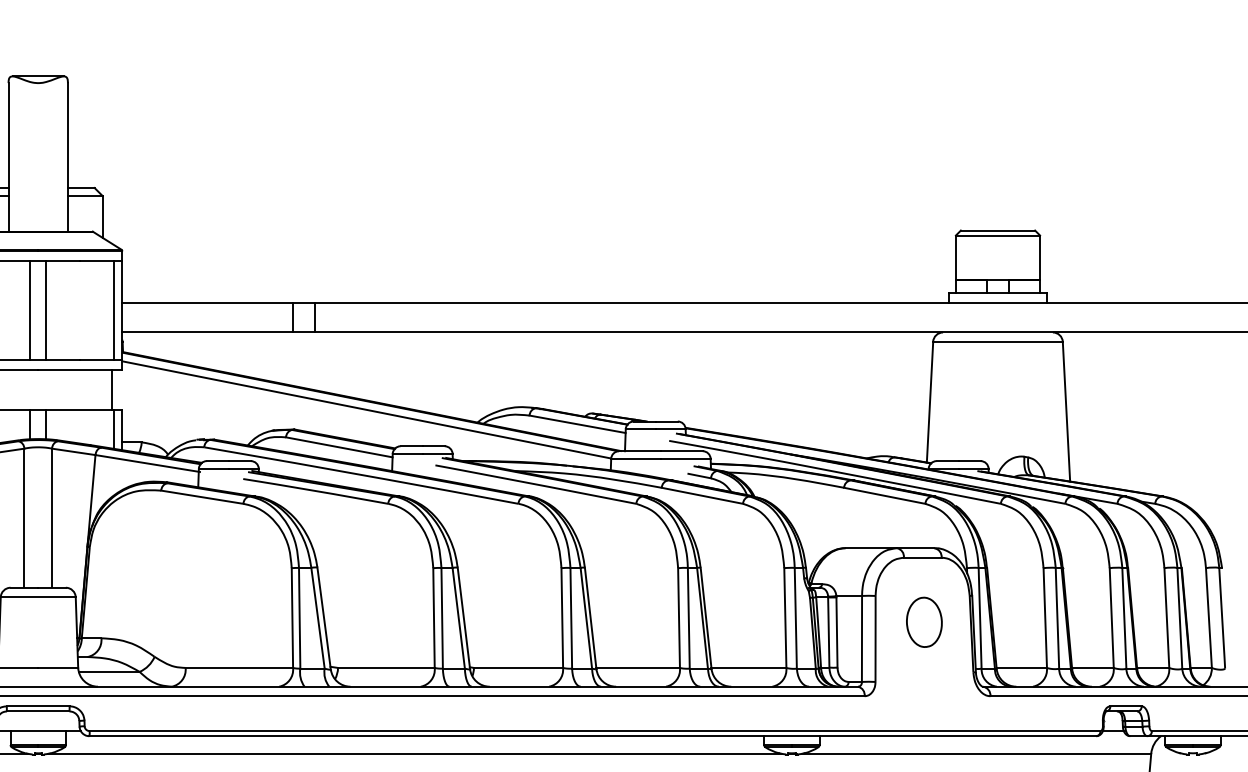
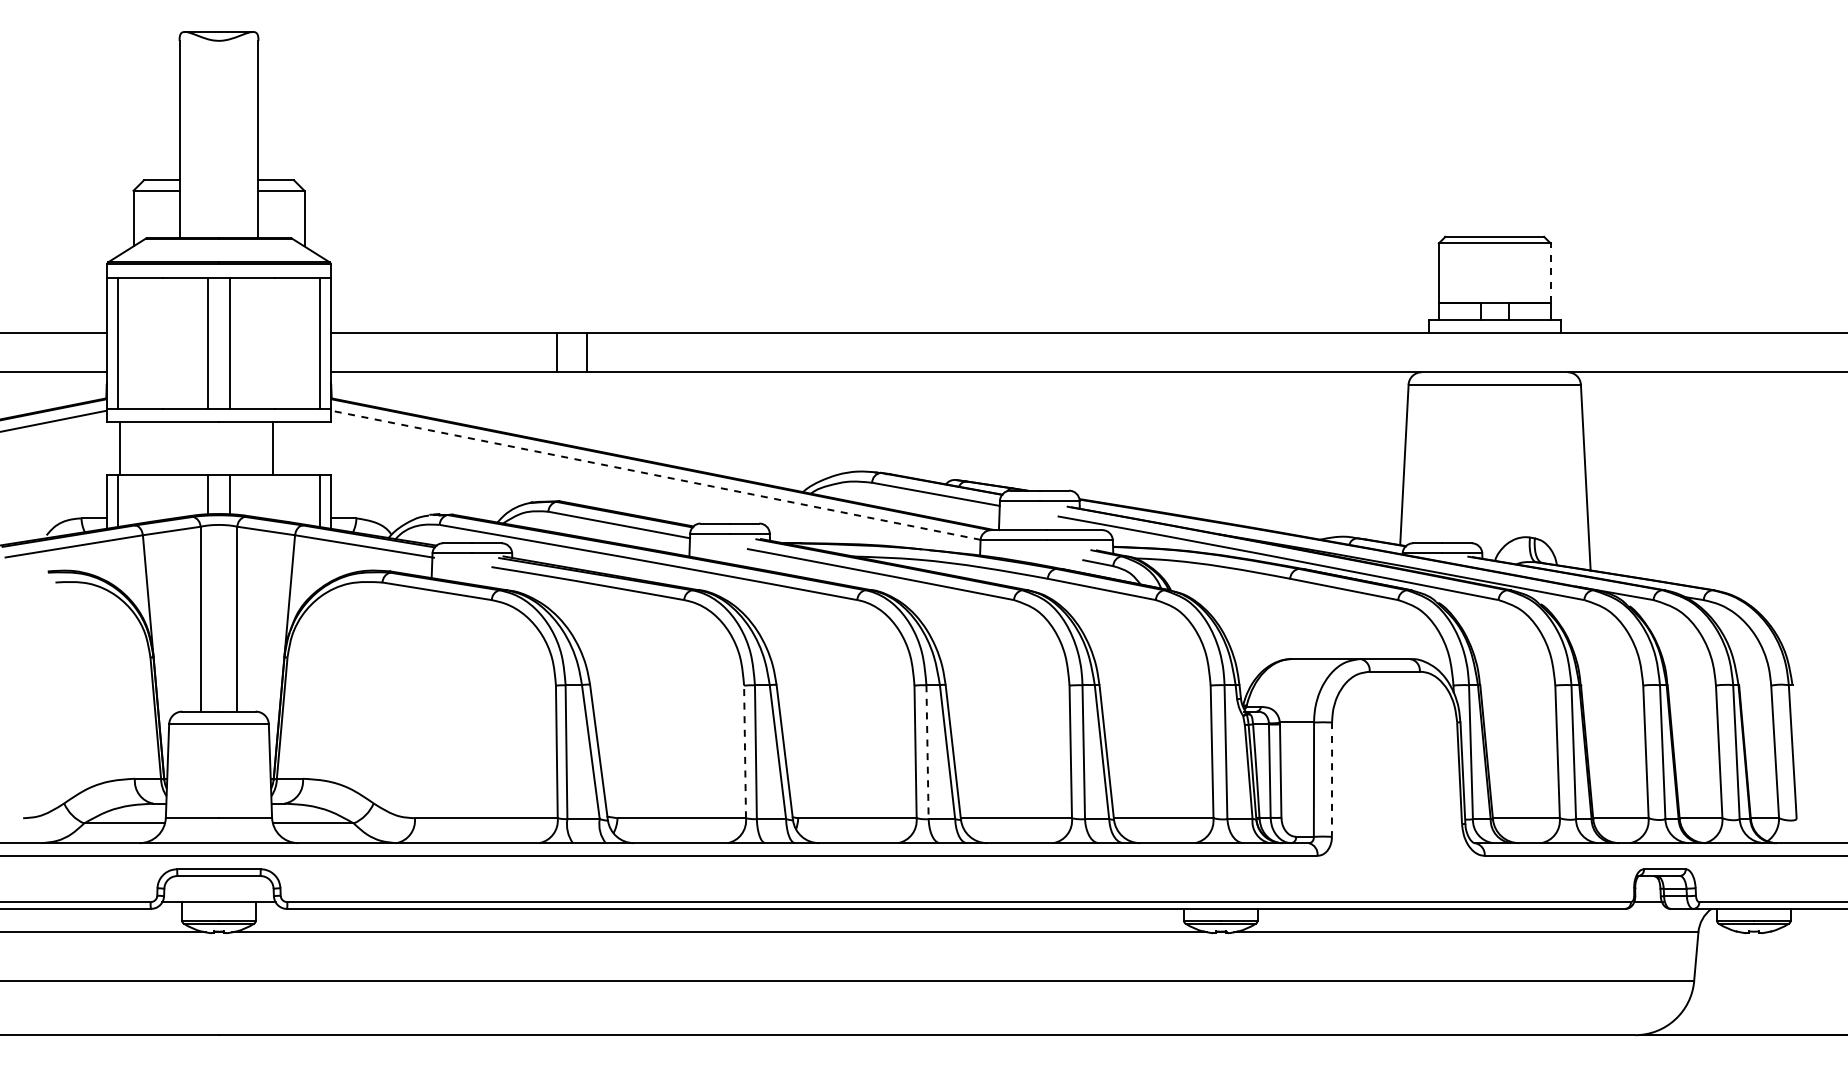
line: (1039, 258) -> (1550, 273), solid -> dashed
line: (112, 389) -> (272, 448), moved
line: (368, 410) -> (657, 475), solid -> dashed
line: (434, 617) -> (745, 751), solid -> dashed
line: (571, 619) -> (927, 753), solid -> dashed
part: (924, 622) -> (1396, 757), removed
line: (875, 638) -> (1332, 779), solid -> dashed

